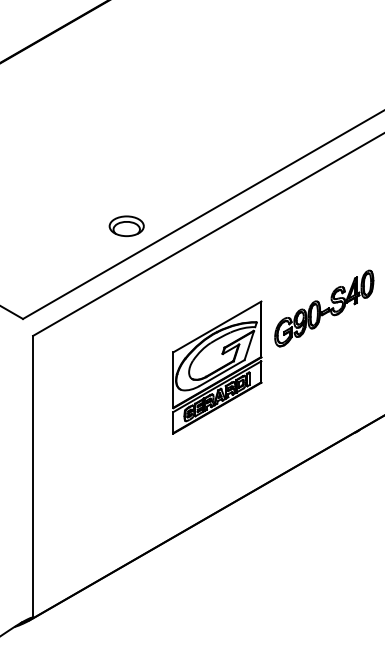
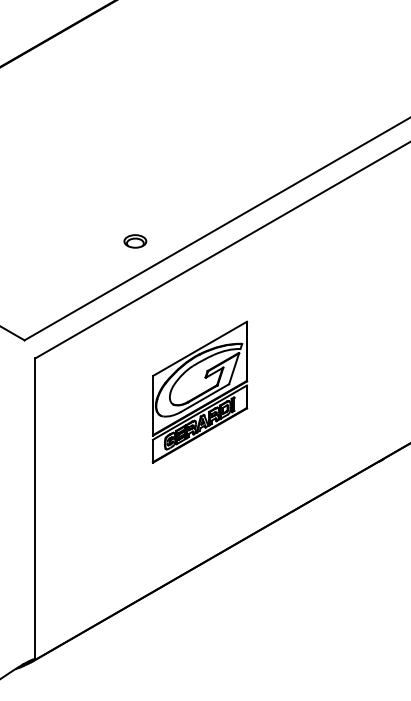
part: (126, 226) -> (135, 241), size x0.6
part: (323, 307) -> (345, 328), removed
part: (216, 366) -> (199, 391), moved

